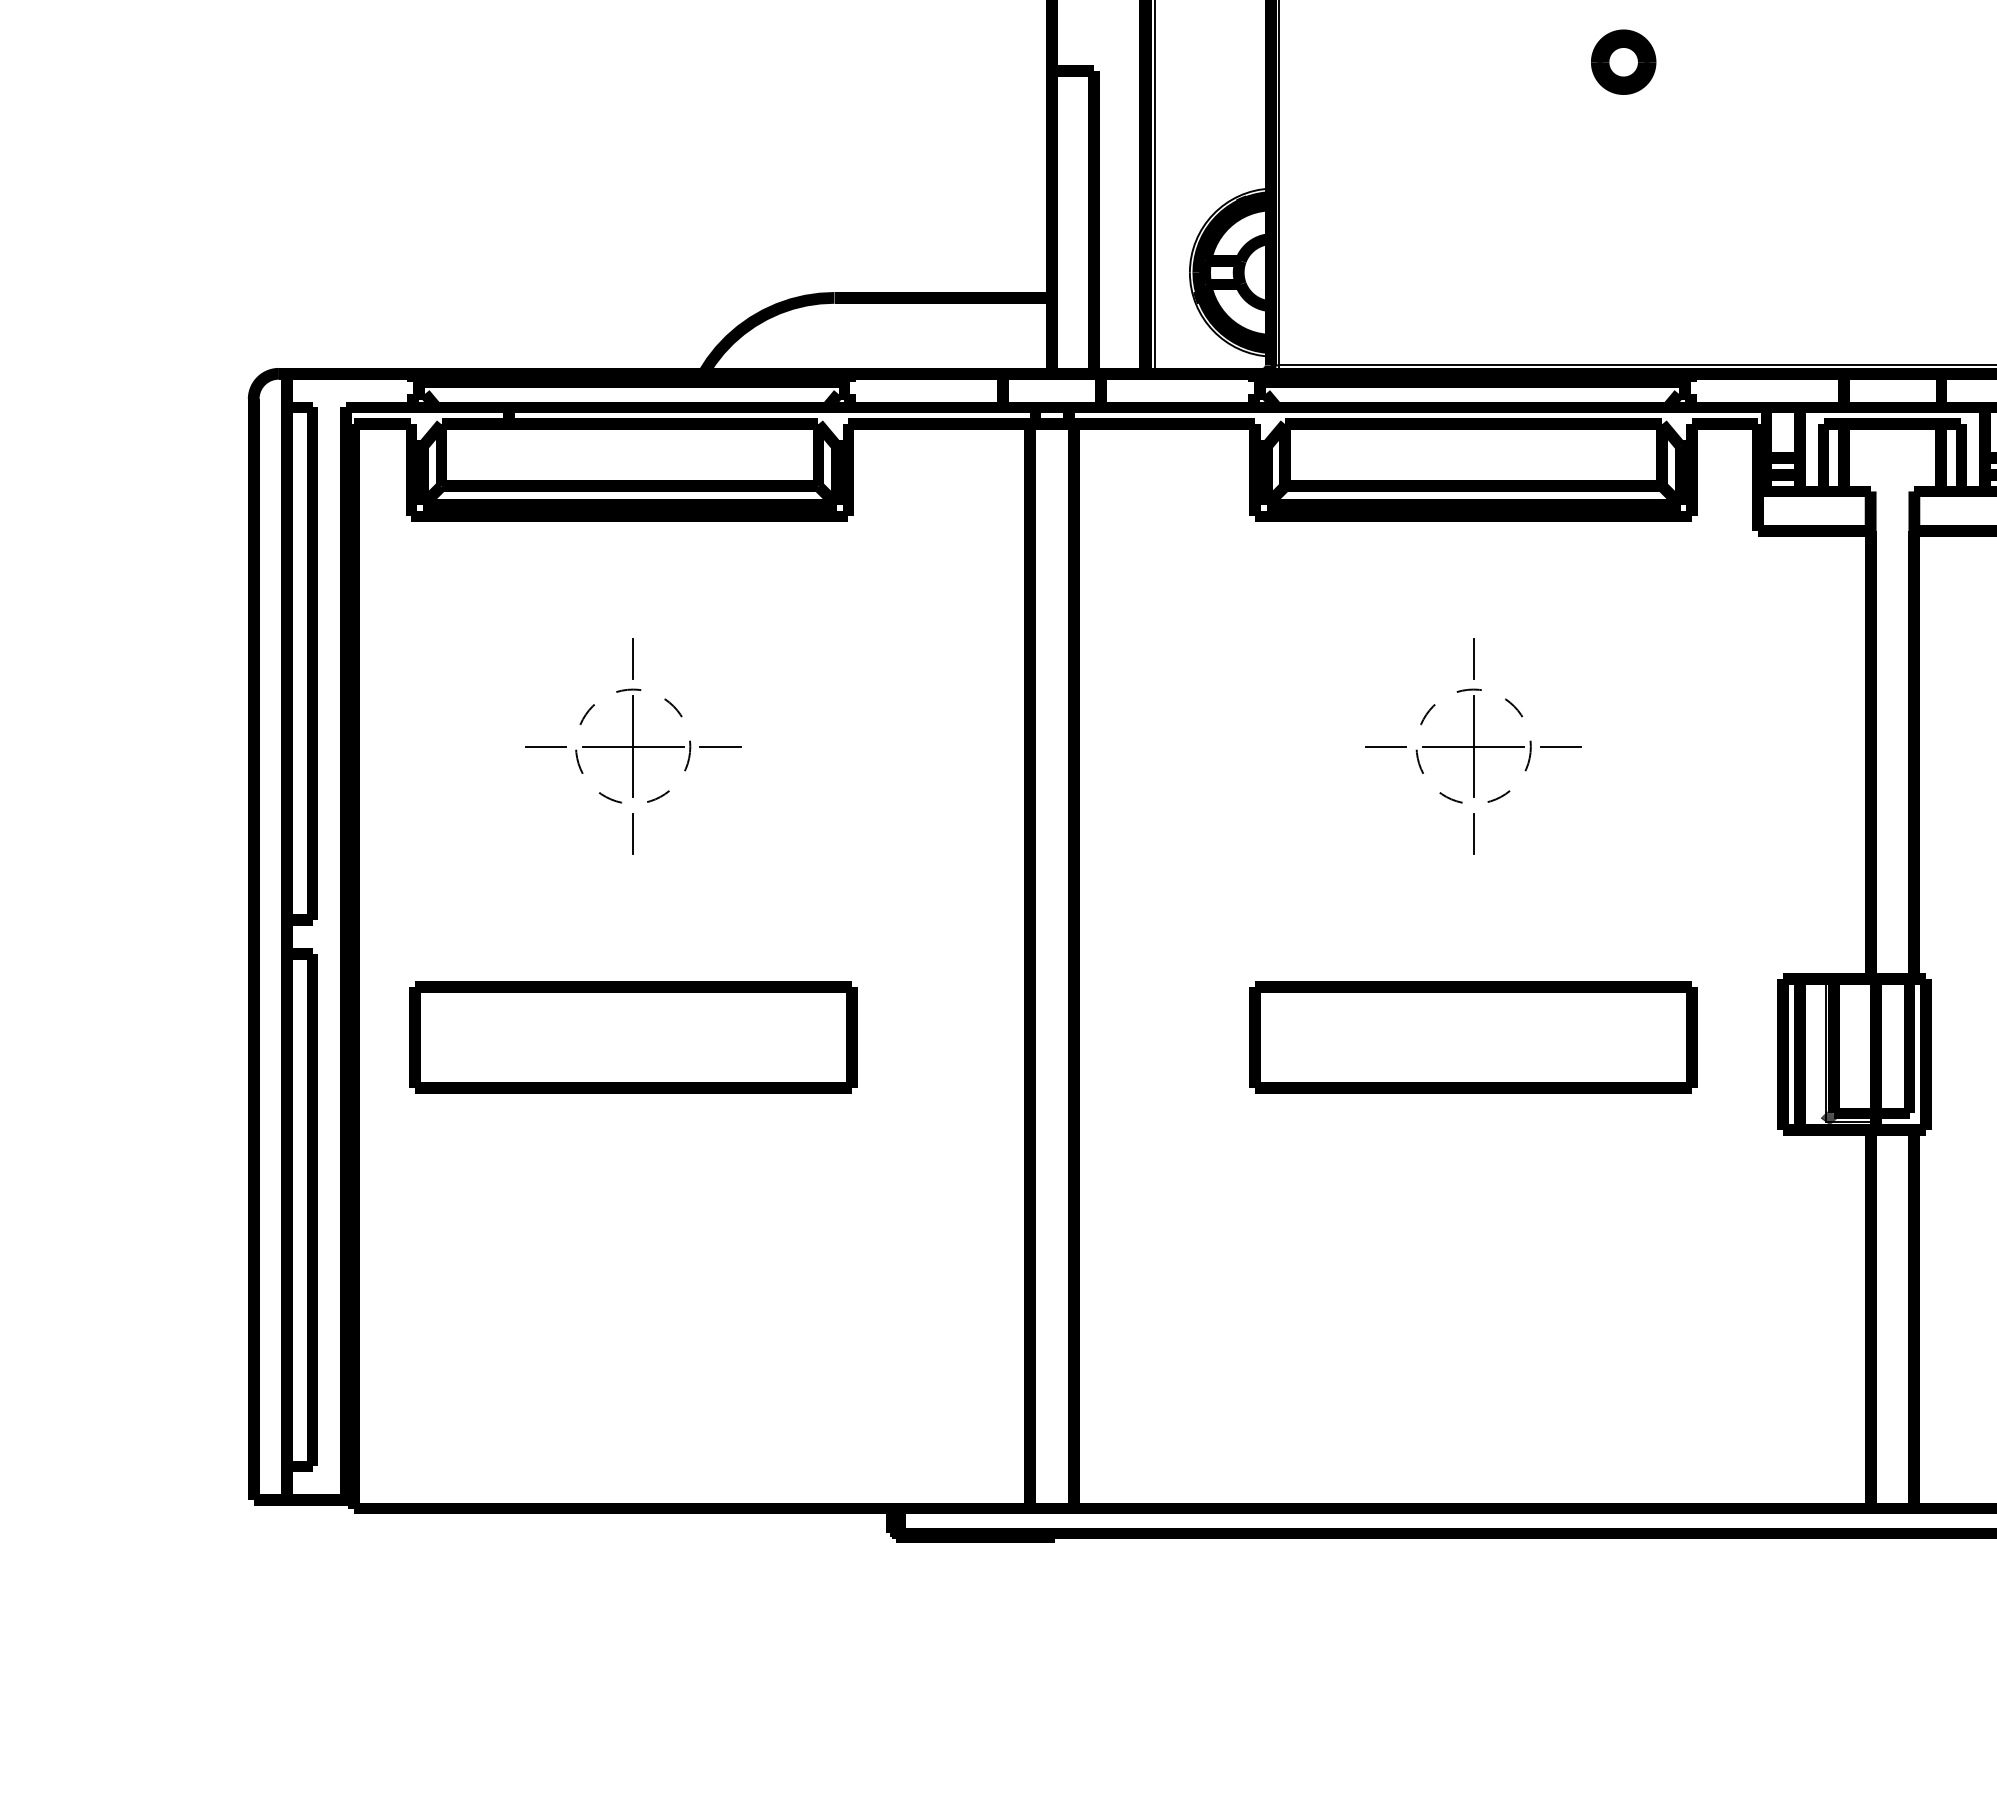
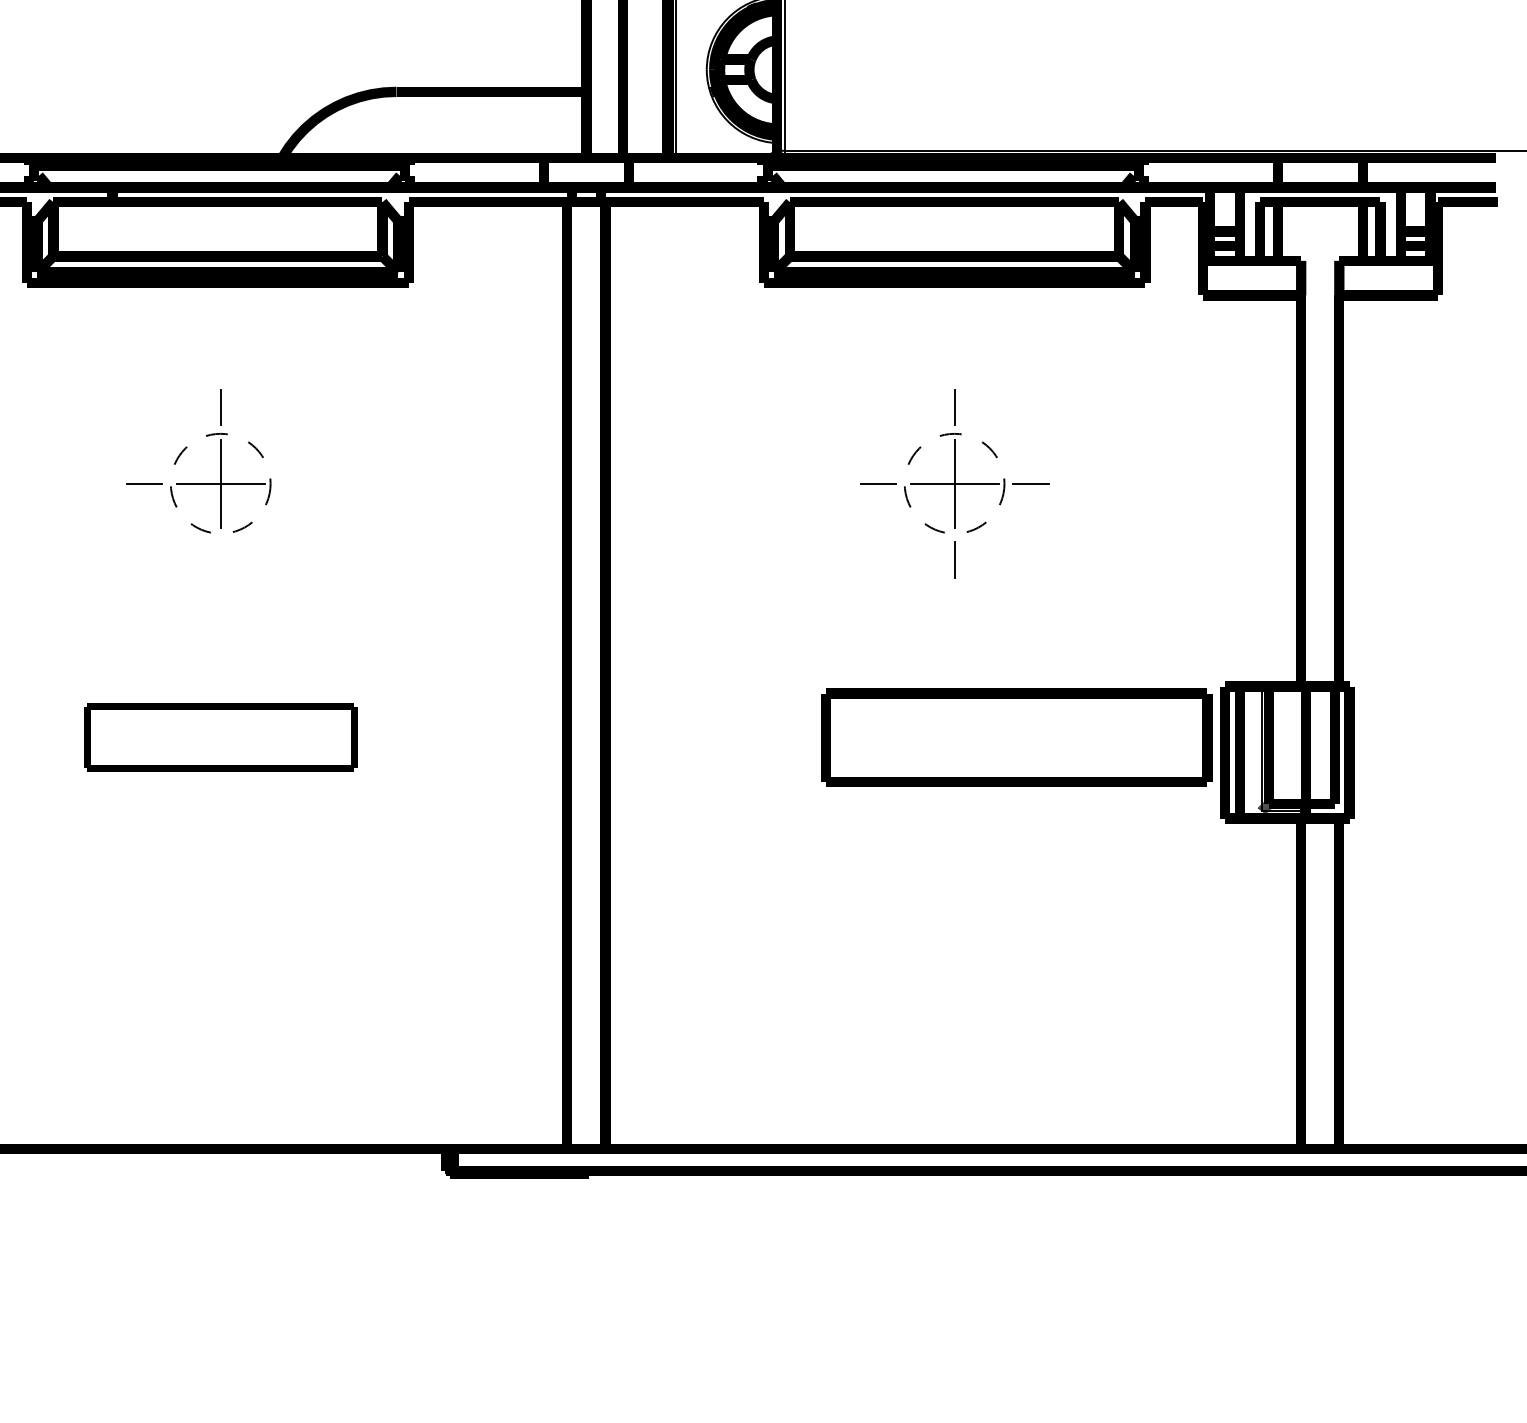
line: (720, 746) -> (296, 483), removed
line: (633, 833) -> (221, 559), removed
part: (633, 1037) -> (221, 737), size x0.7
part: (1473, 1037) -> (1016, 737), moved

